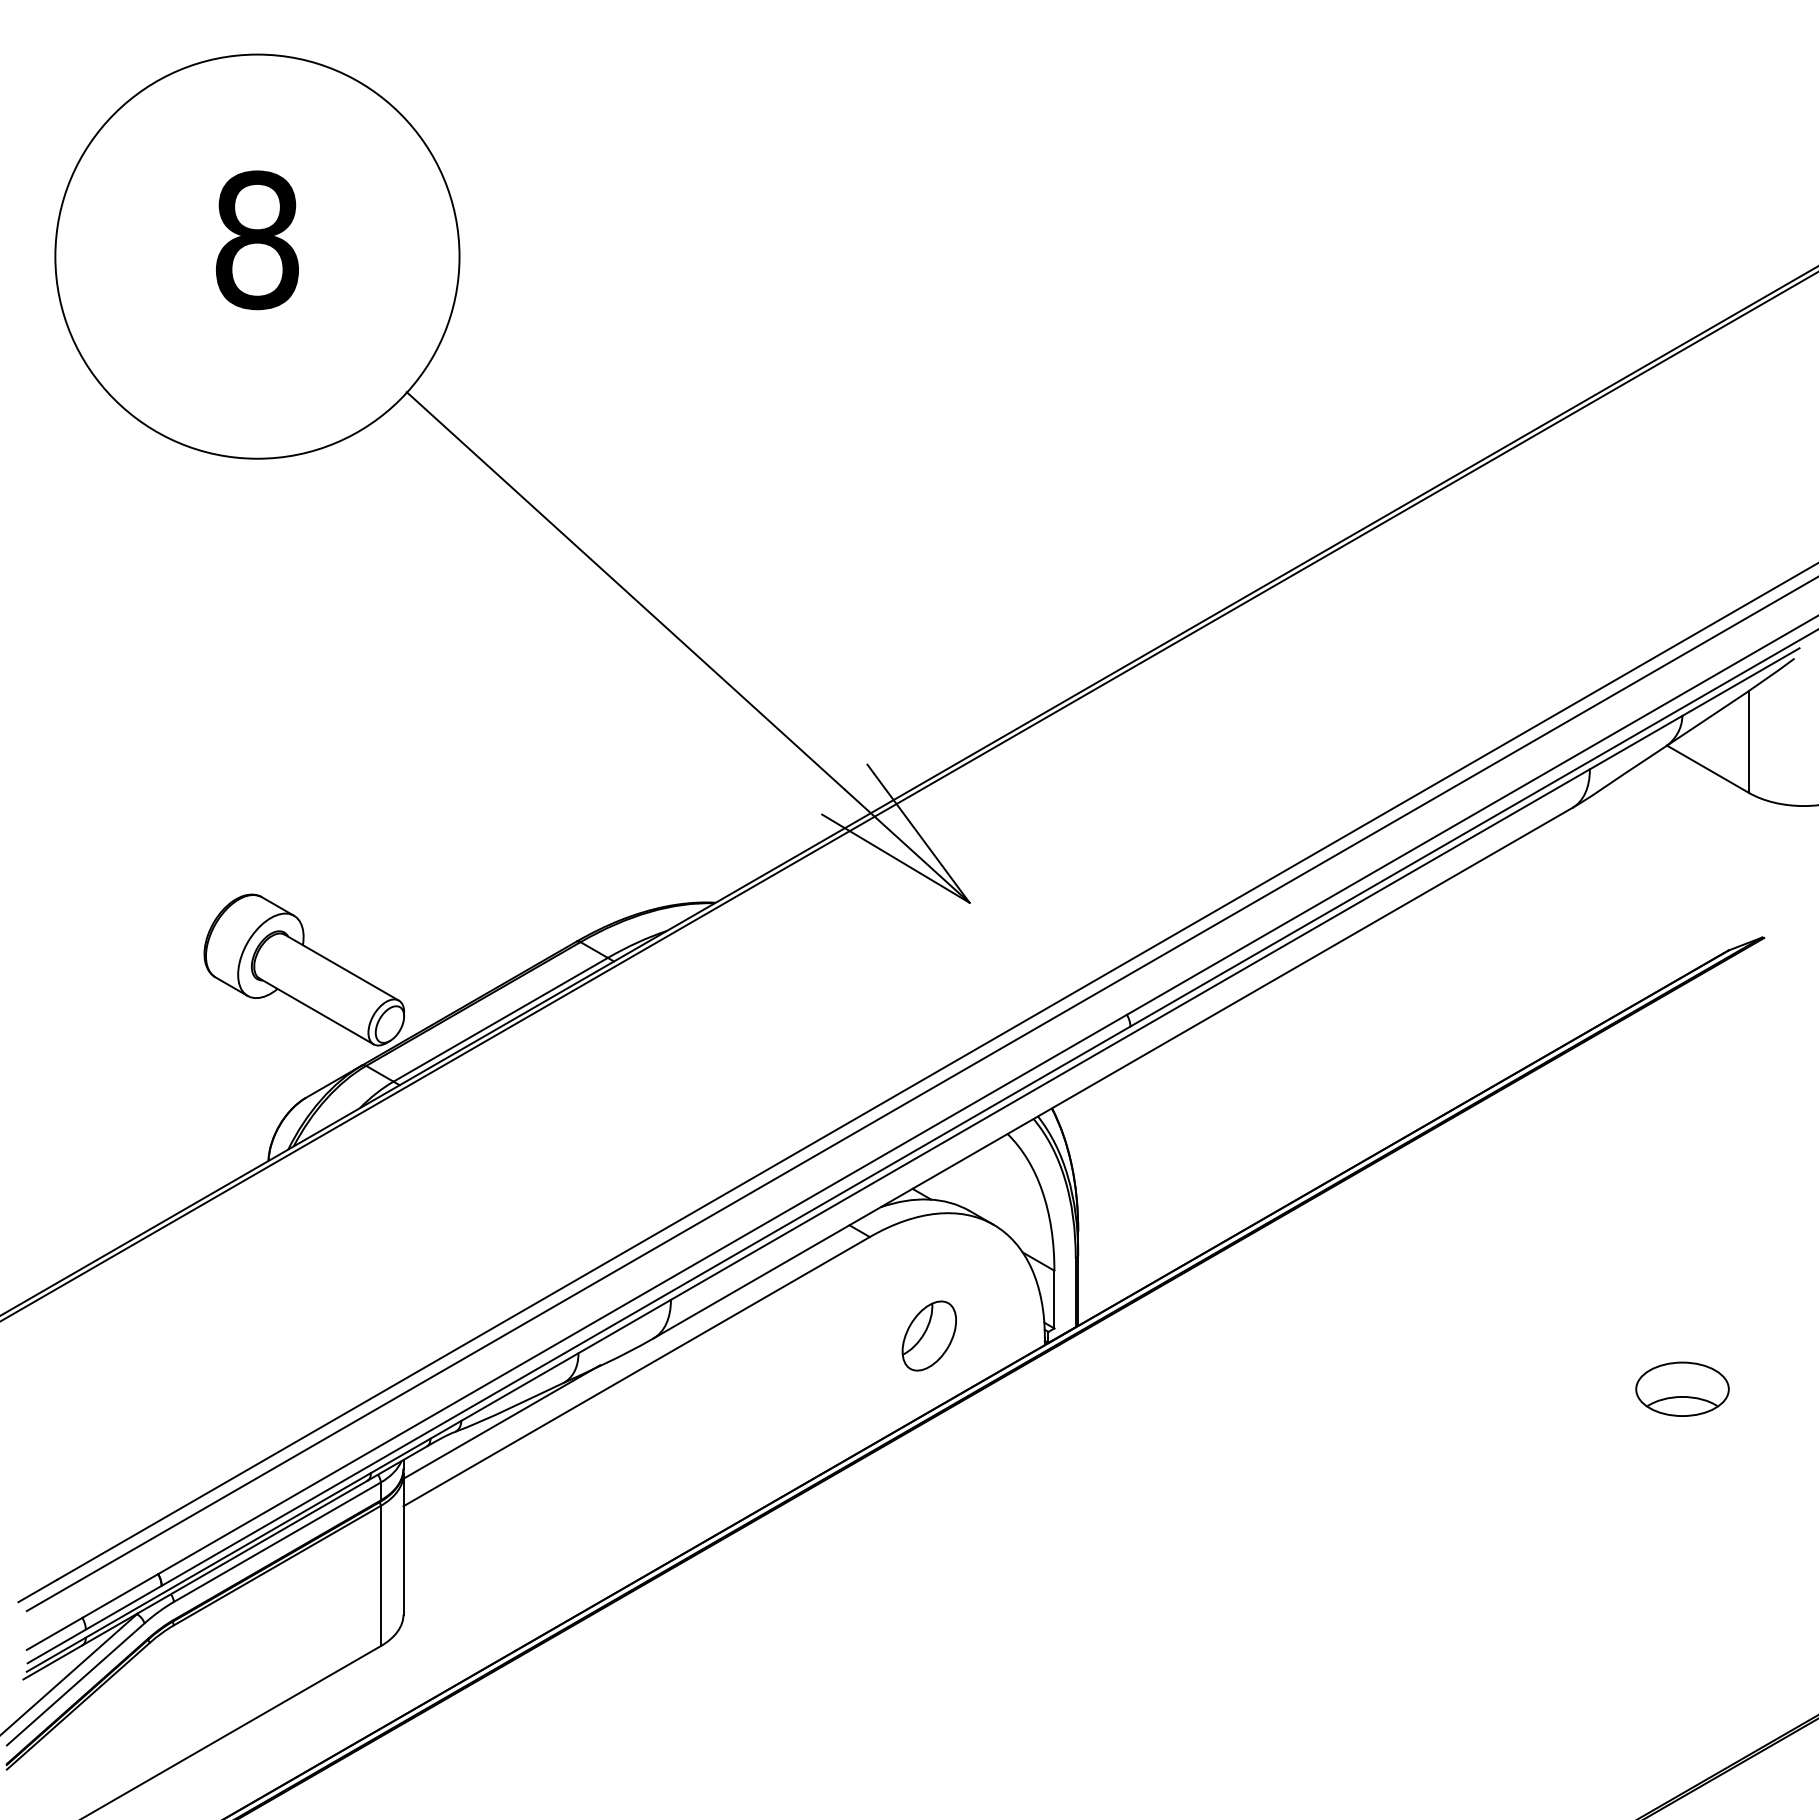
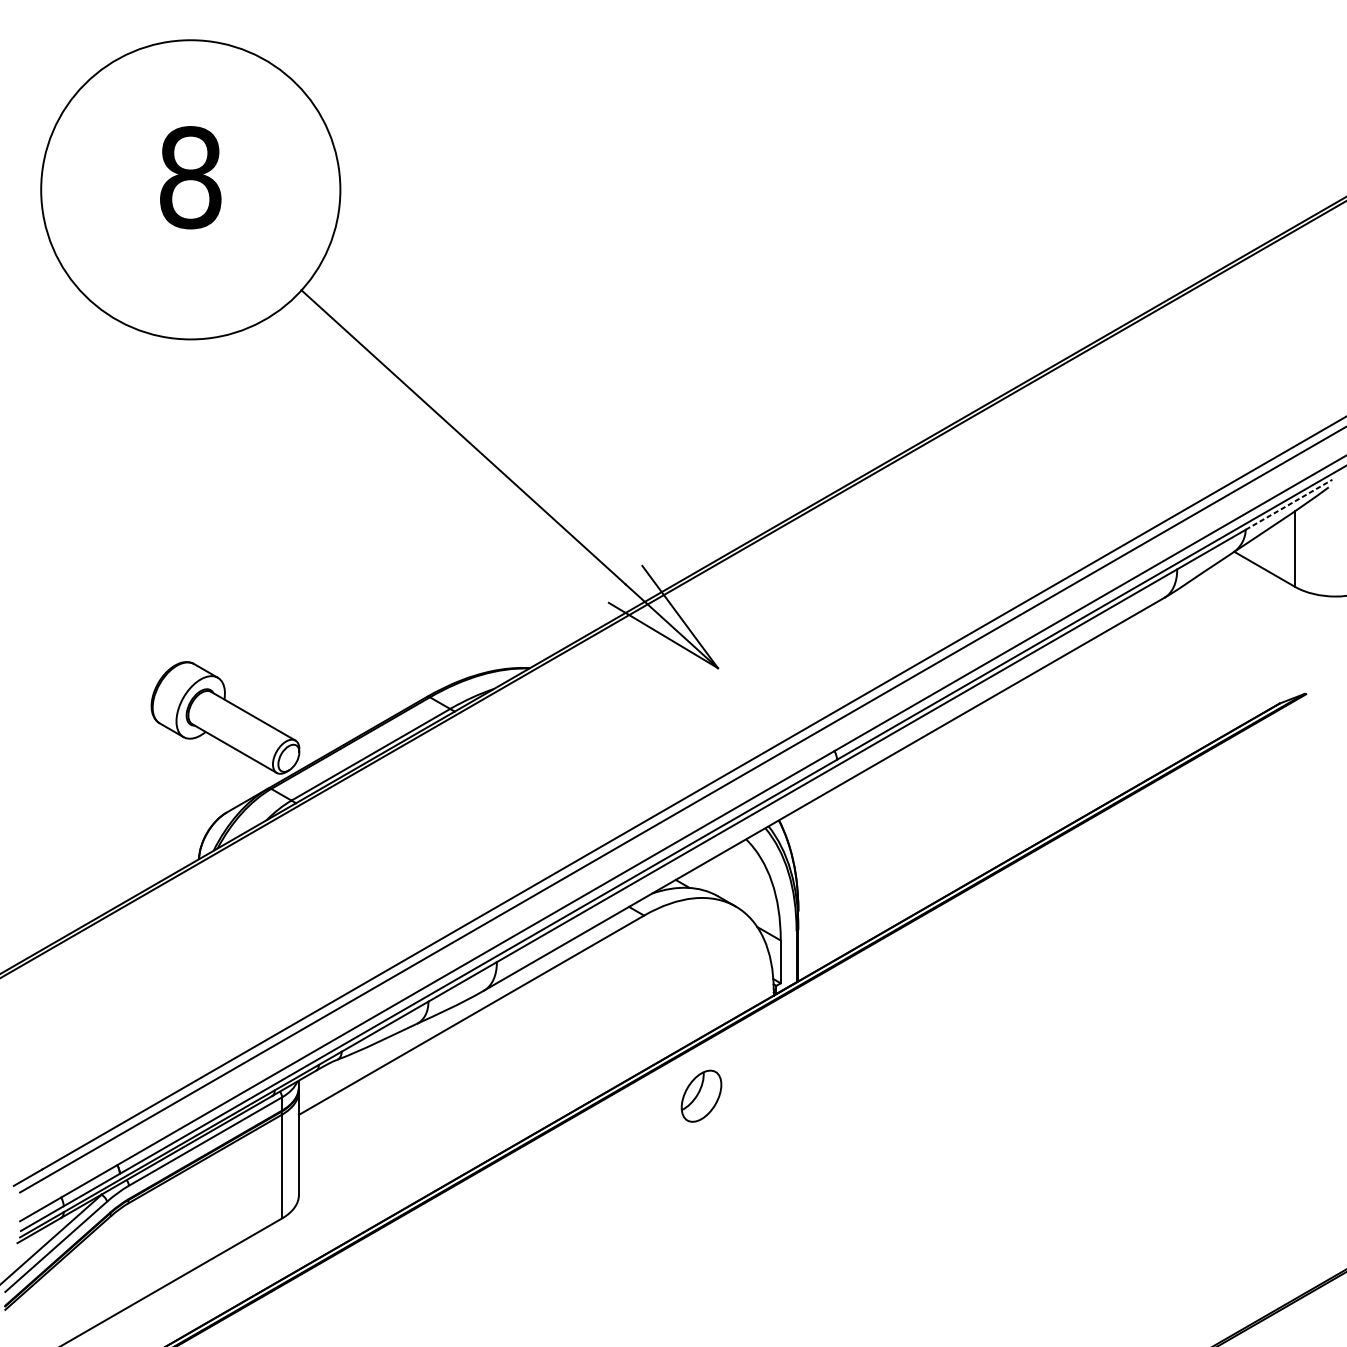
line: (1740, 682) -> (1288, 505), solid -> dashed
part: (928, 1335) -> (700, 1095), moved
part: (1682, 1388) -> (1245, 1027), removed
line: (501, 1421) -> (371, 1052), removed

